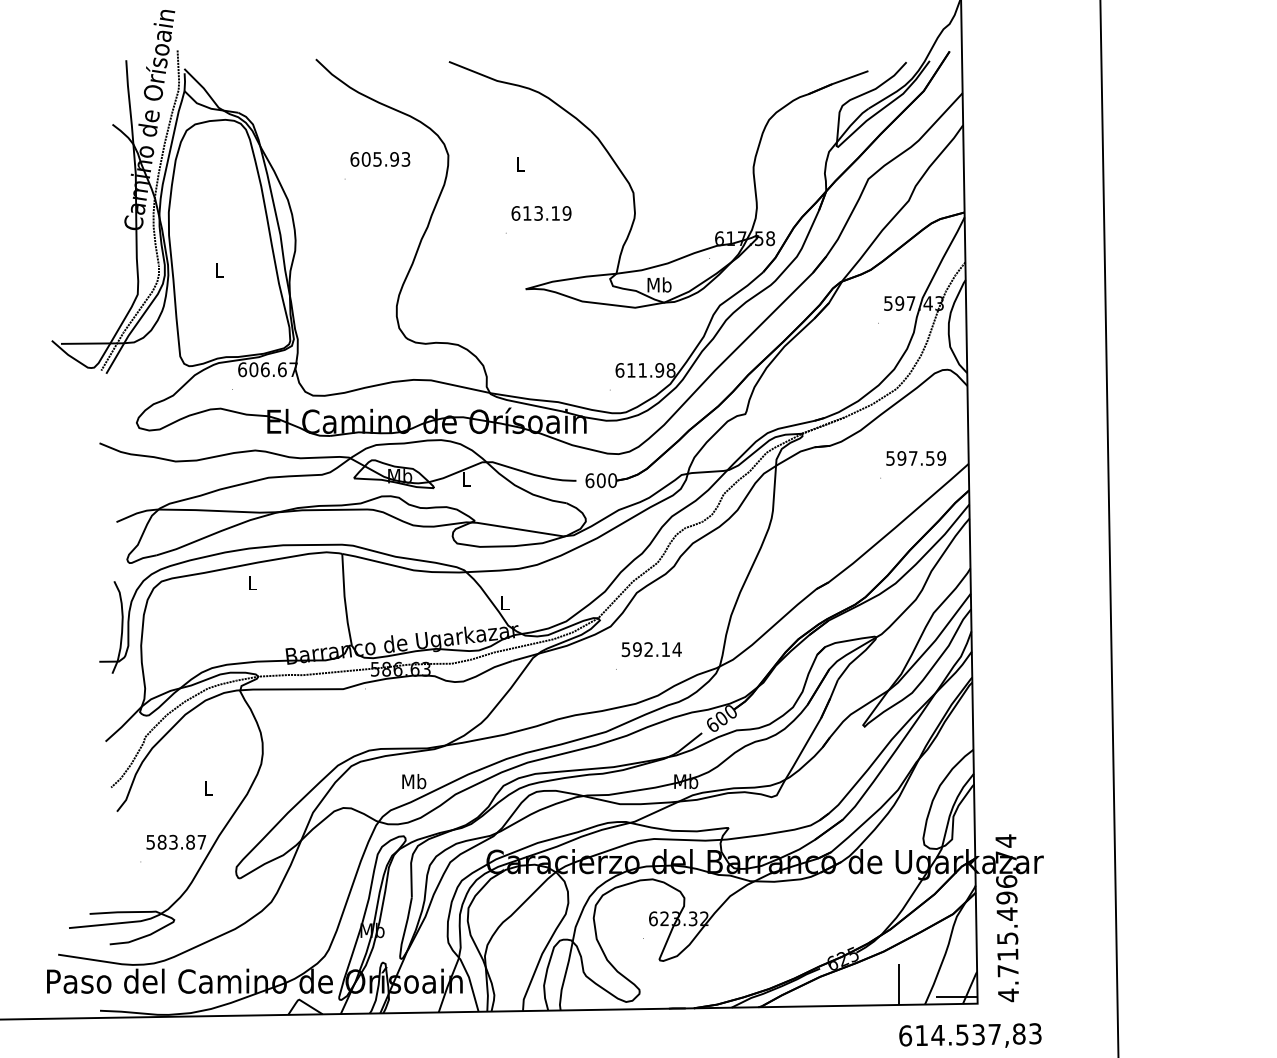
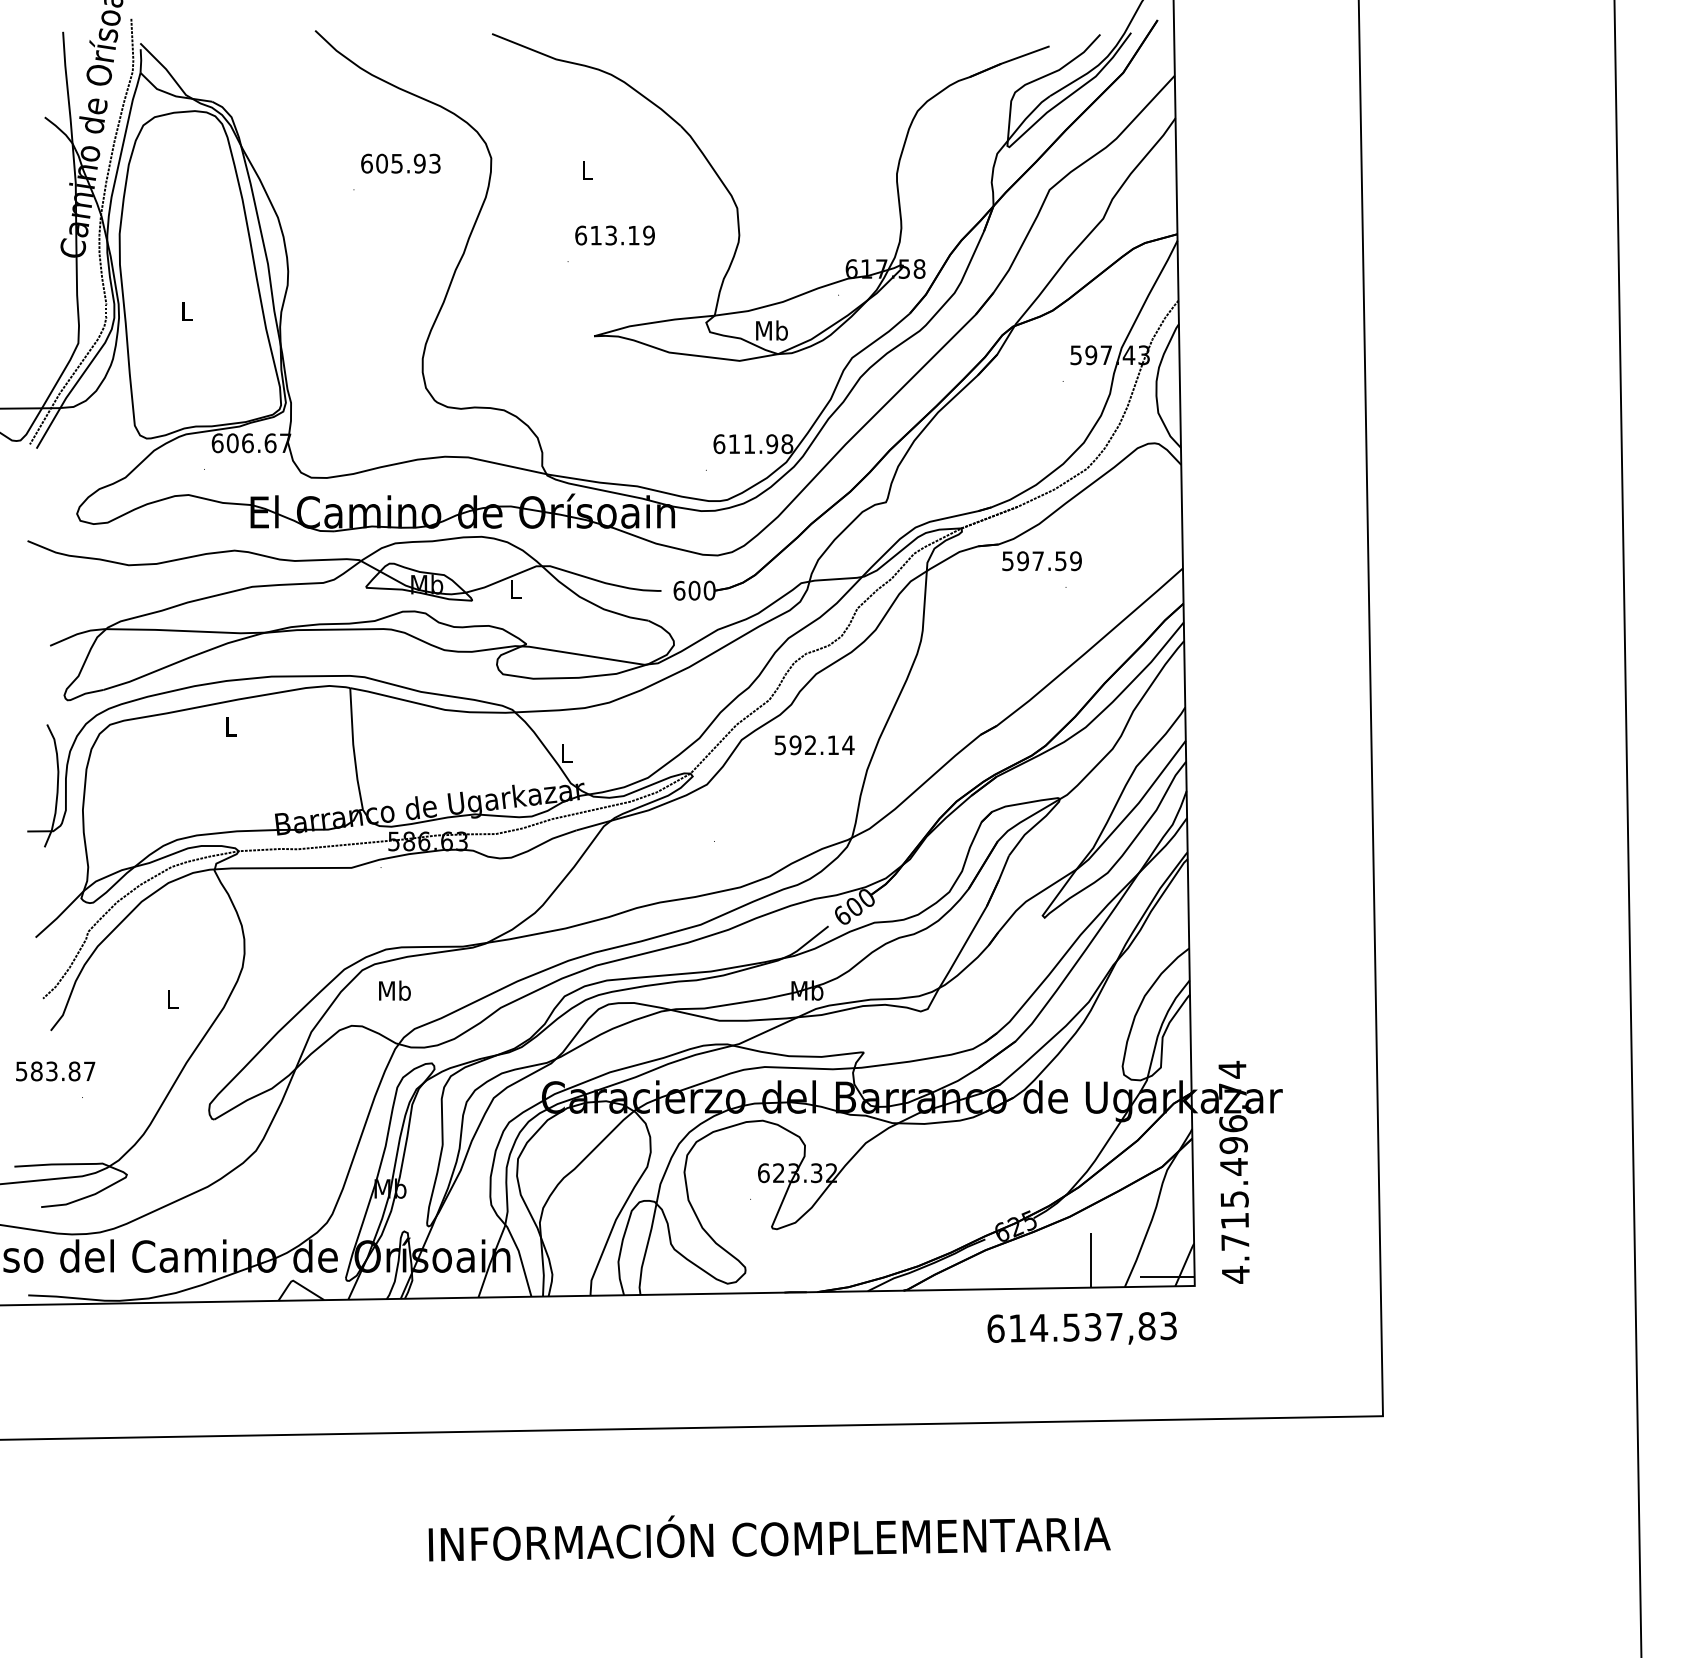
text: (915, 458) -> (1041, 561), moved
text: (651, 649) -> (814, 745), moved
text: (413, 781) -> (394, 990), moved
text: (176, 842) -> (55, 1071), moved
text: (969, 1034) -> (1081, 1327), moved

